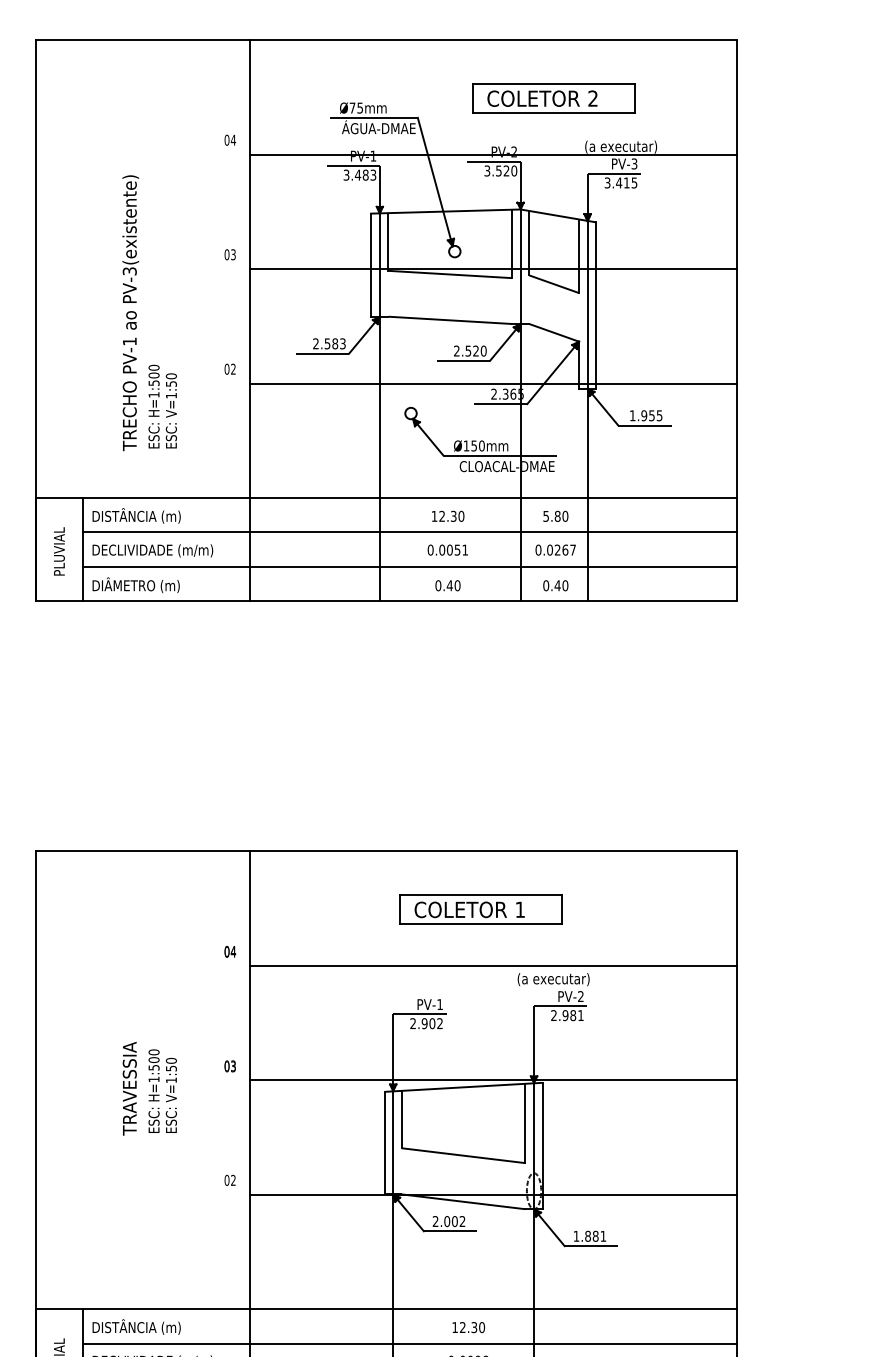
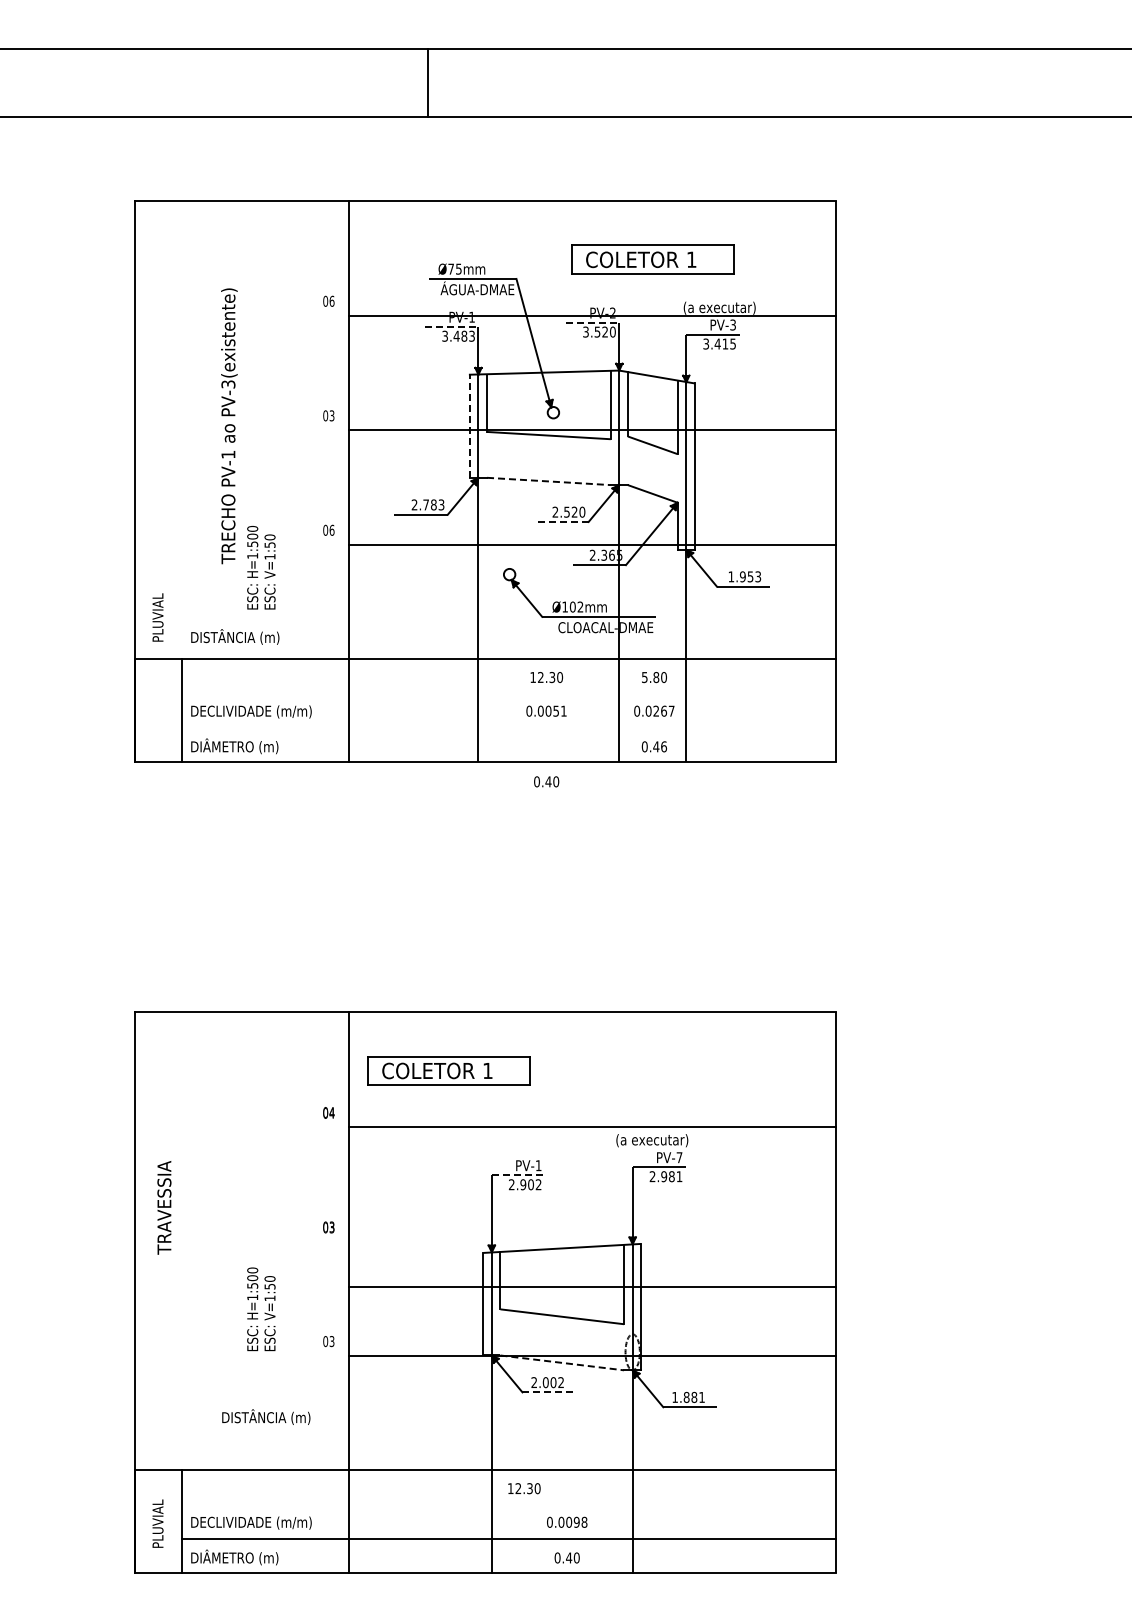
text: (592, 98) -> (691, 259), 2 -> 1
text: (232, 139) -> (331, 300), 04 -> 06
line: (493, 161) -> (592, 322), solid -> dashed
line: (352, 165) -> (451, 326), solid -> dashed
line: (370, 265) -> (469, 426), solid -> dashed
text: (130, 313) -> (229, 426), moved
line: (449, 320) -> (548, 481), solid -> dashed
text: (326, 343) -> (425, 504), 2.583 -> 2.783
line: (462, 360) -> (561, 521), solid -> dashed
text: (232, 368) -> (331, 529), 02 -> 06
text: (659, 415) -> (758, 576), 1.955 -> 1.953
text: (477, 445) -> (576, 606), Ø150mm -> Ø102mm
text: (136, 515) -> (235, 636), moved
line: (409, 532) -> (508, 693), removed
text: (58, 551) -> (157, 617), moved
line: (409, 566) -> (508, 727), removed
text: (447, 585) -> (546, 781), moved
text: (564, 585) -> (663, 746), 0.40 -> 0.46
part: (480, 909) -> (448, 1070), moved
text: (580, 996) -> (679, 1157), PV-2 -> PV-7
line: (419, 1014) -> (518, 1175), solid -> dashed
line: (492, 1080) -> (591, 1287), moved
text: (129, 1088) -> (164, 1207), moved
text: (162, 1091) -> (261, 1309), moved
text: (232, 1180) -> (331, 1341), 02 -> 03
line: (463, 1201) -> (562, 1362), solid -> dashed
line: (450, 1231) -> (549, 1392), solid -> dashed
text: (136, 1326) -> (266, 1416), moved
text: (468, 1327) -> (524, 1488), moved
line: (409, 1343) -> (508, 1504), removed

